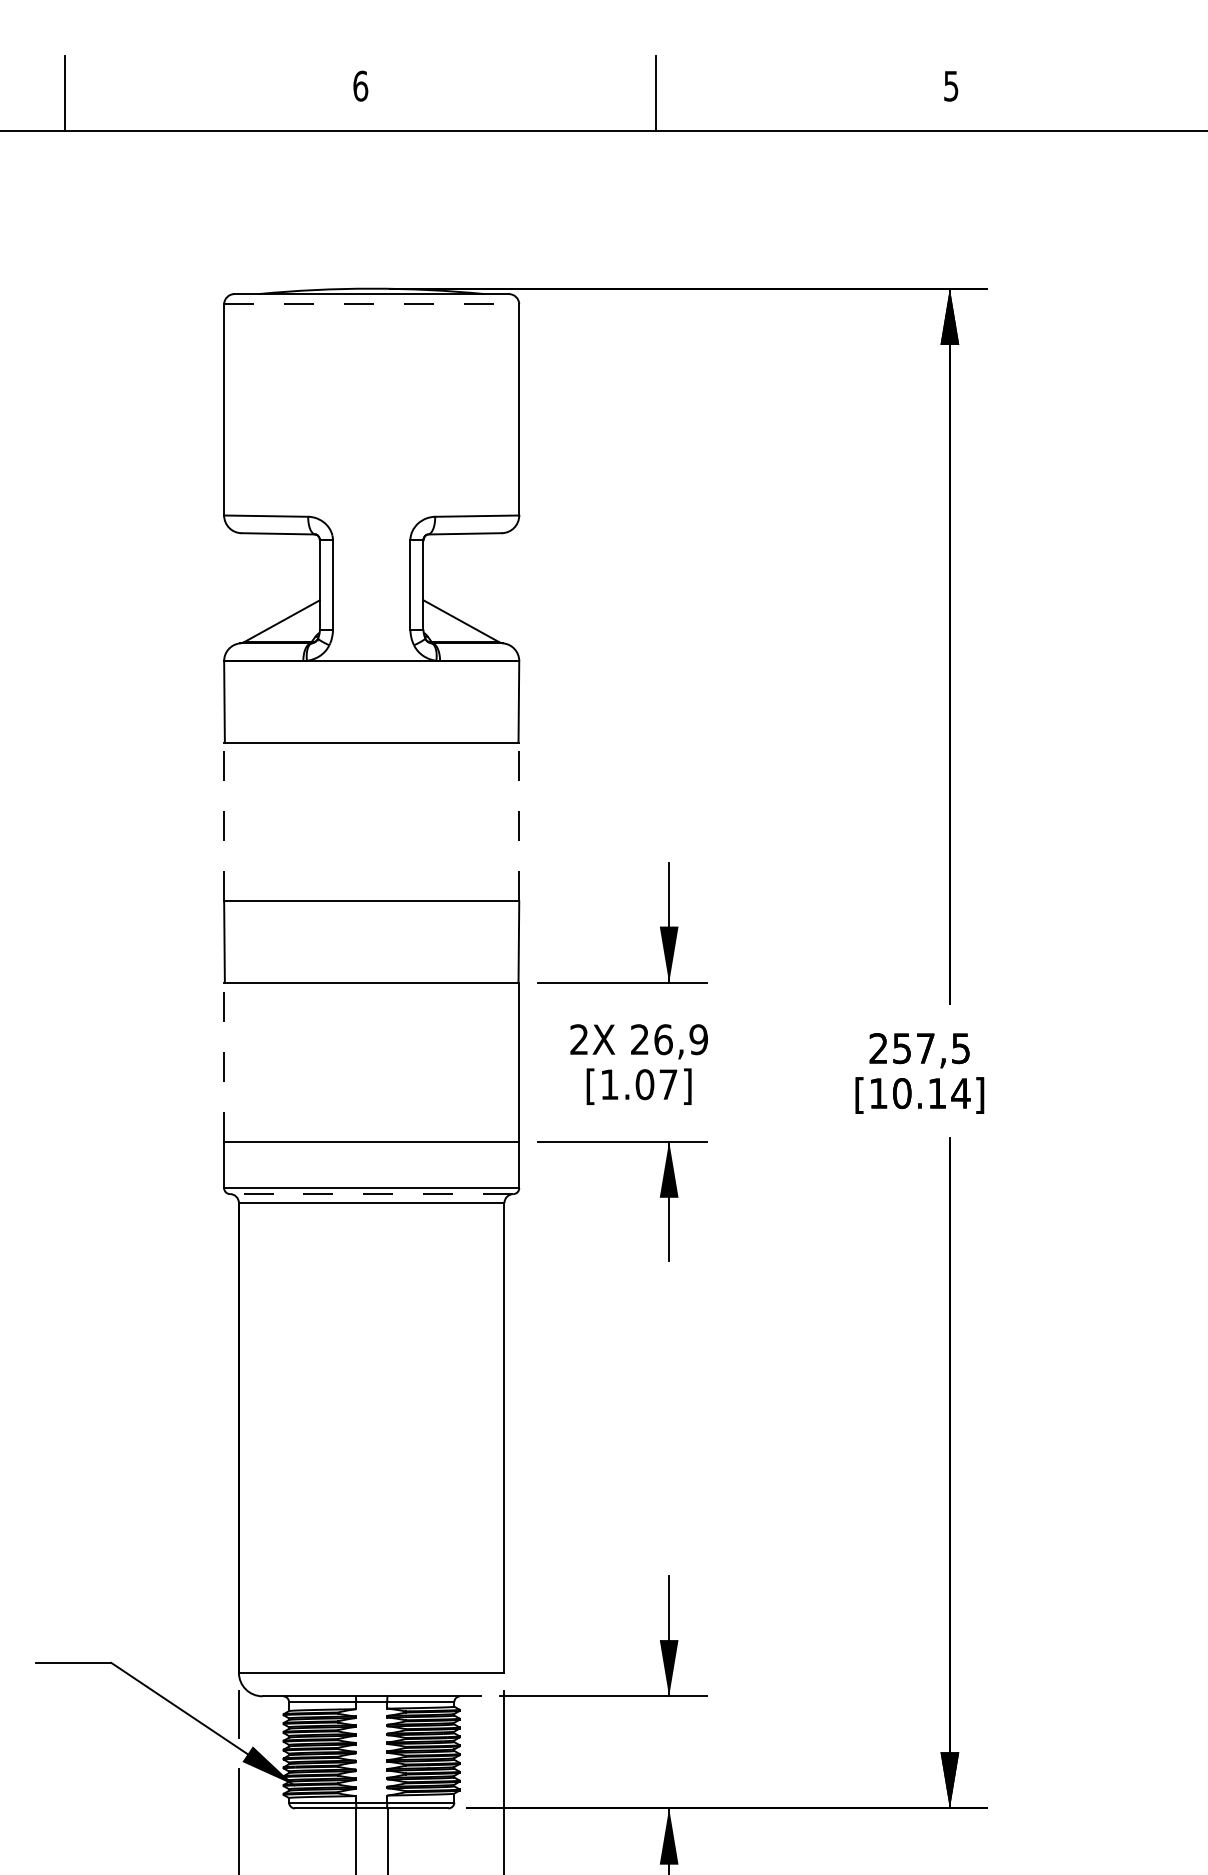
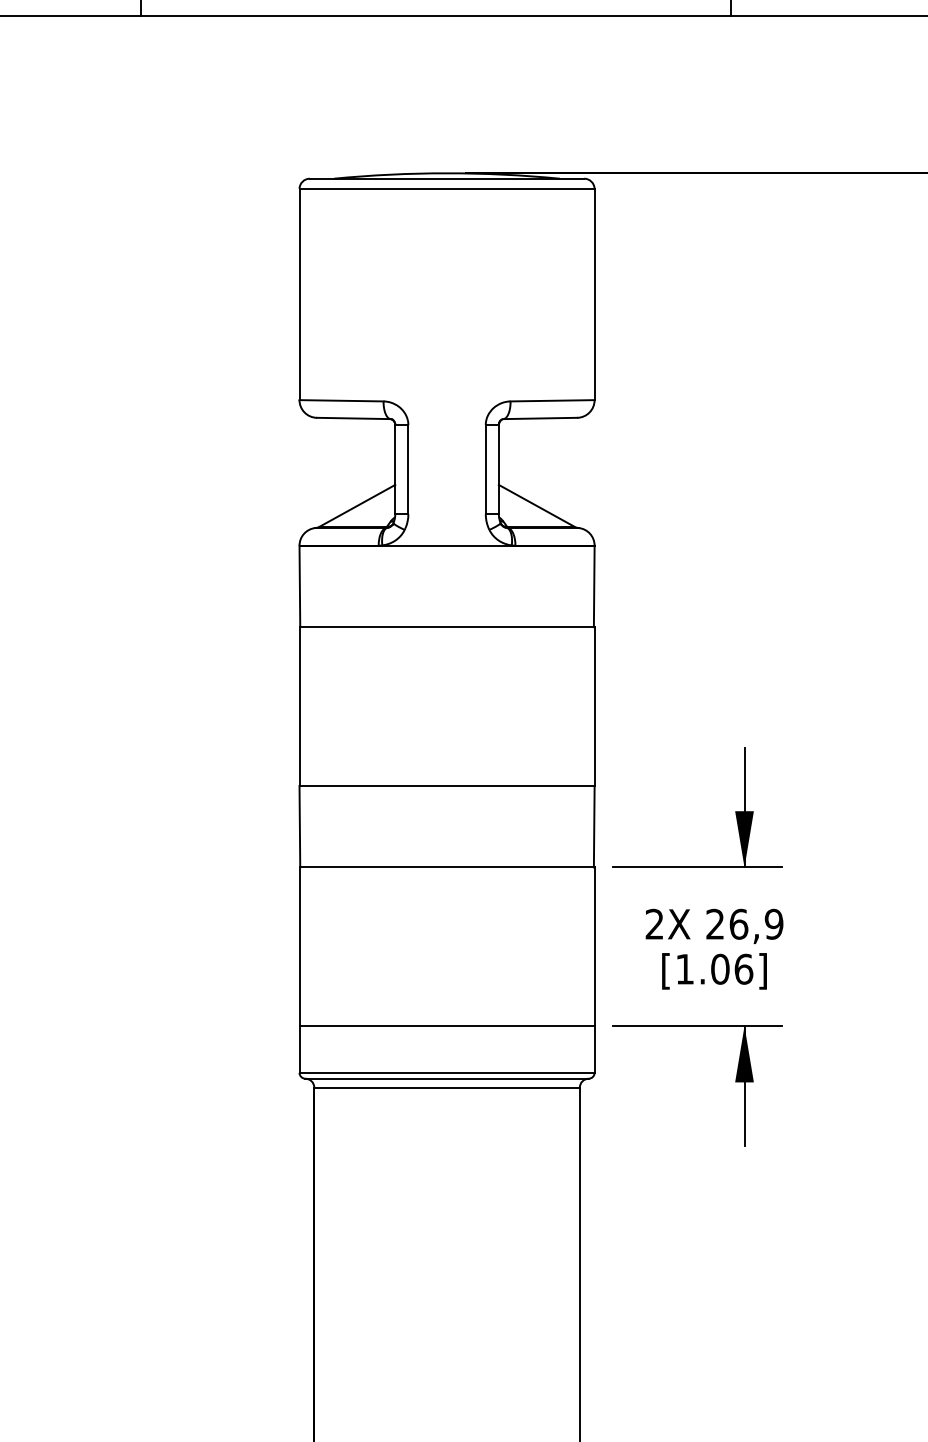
line: (371, 304) -> (446, 189), dashed -> solid
line: (224, 821) -> (299, 706), dashed -> solid
line: (519, 821) -> (594, 706), dashed -> solid
line: (224, 1061) -> (299, 946), dashed -> solid
text: (668, 1084) -> (743, 969), [1.07] -> [1.06]
line: (371, 1194) -> (446, 1079), dashed -> solid

